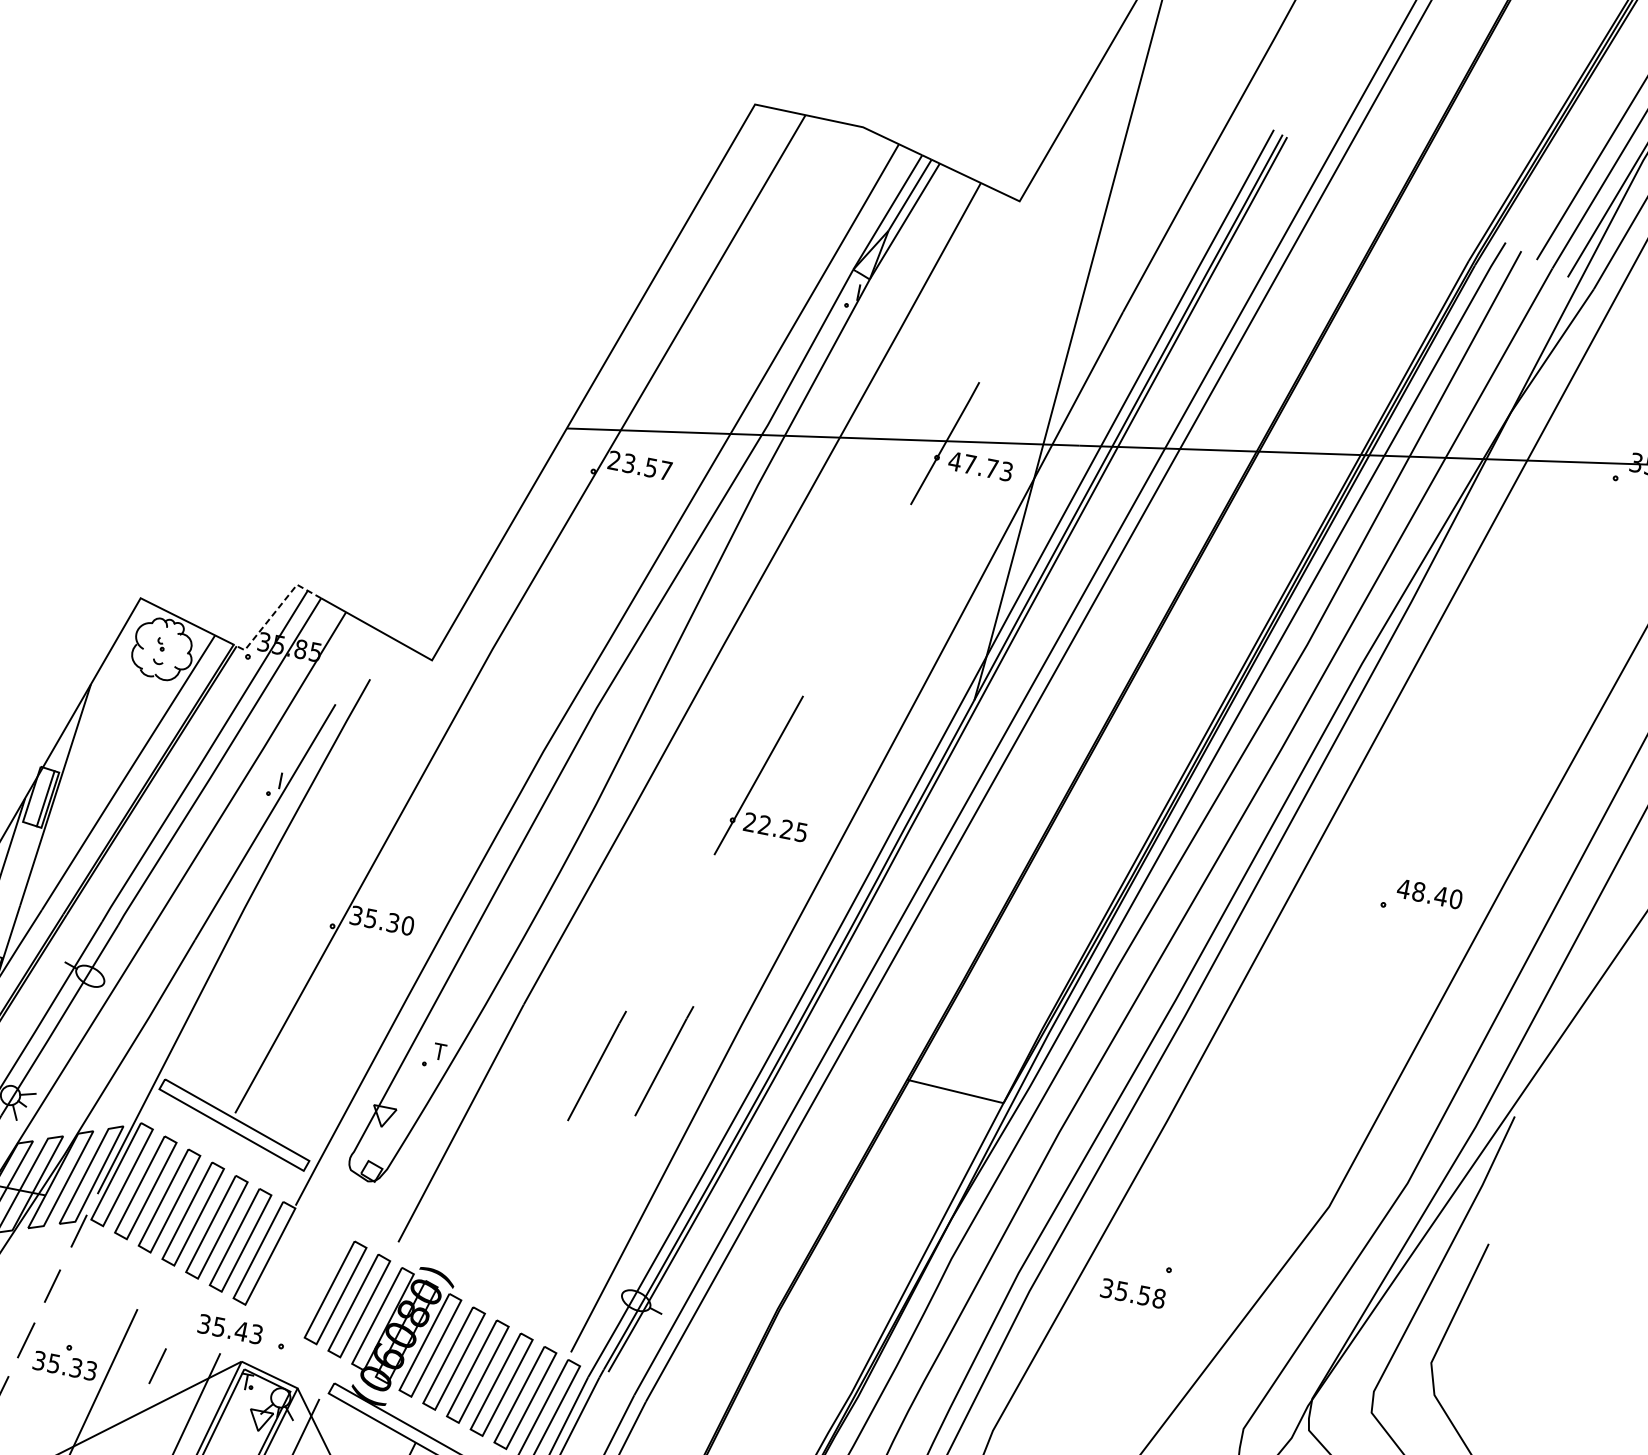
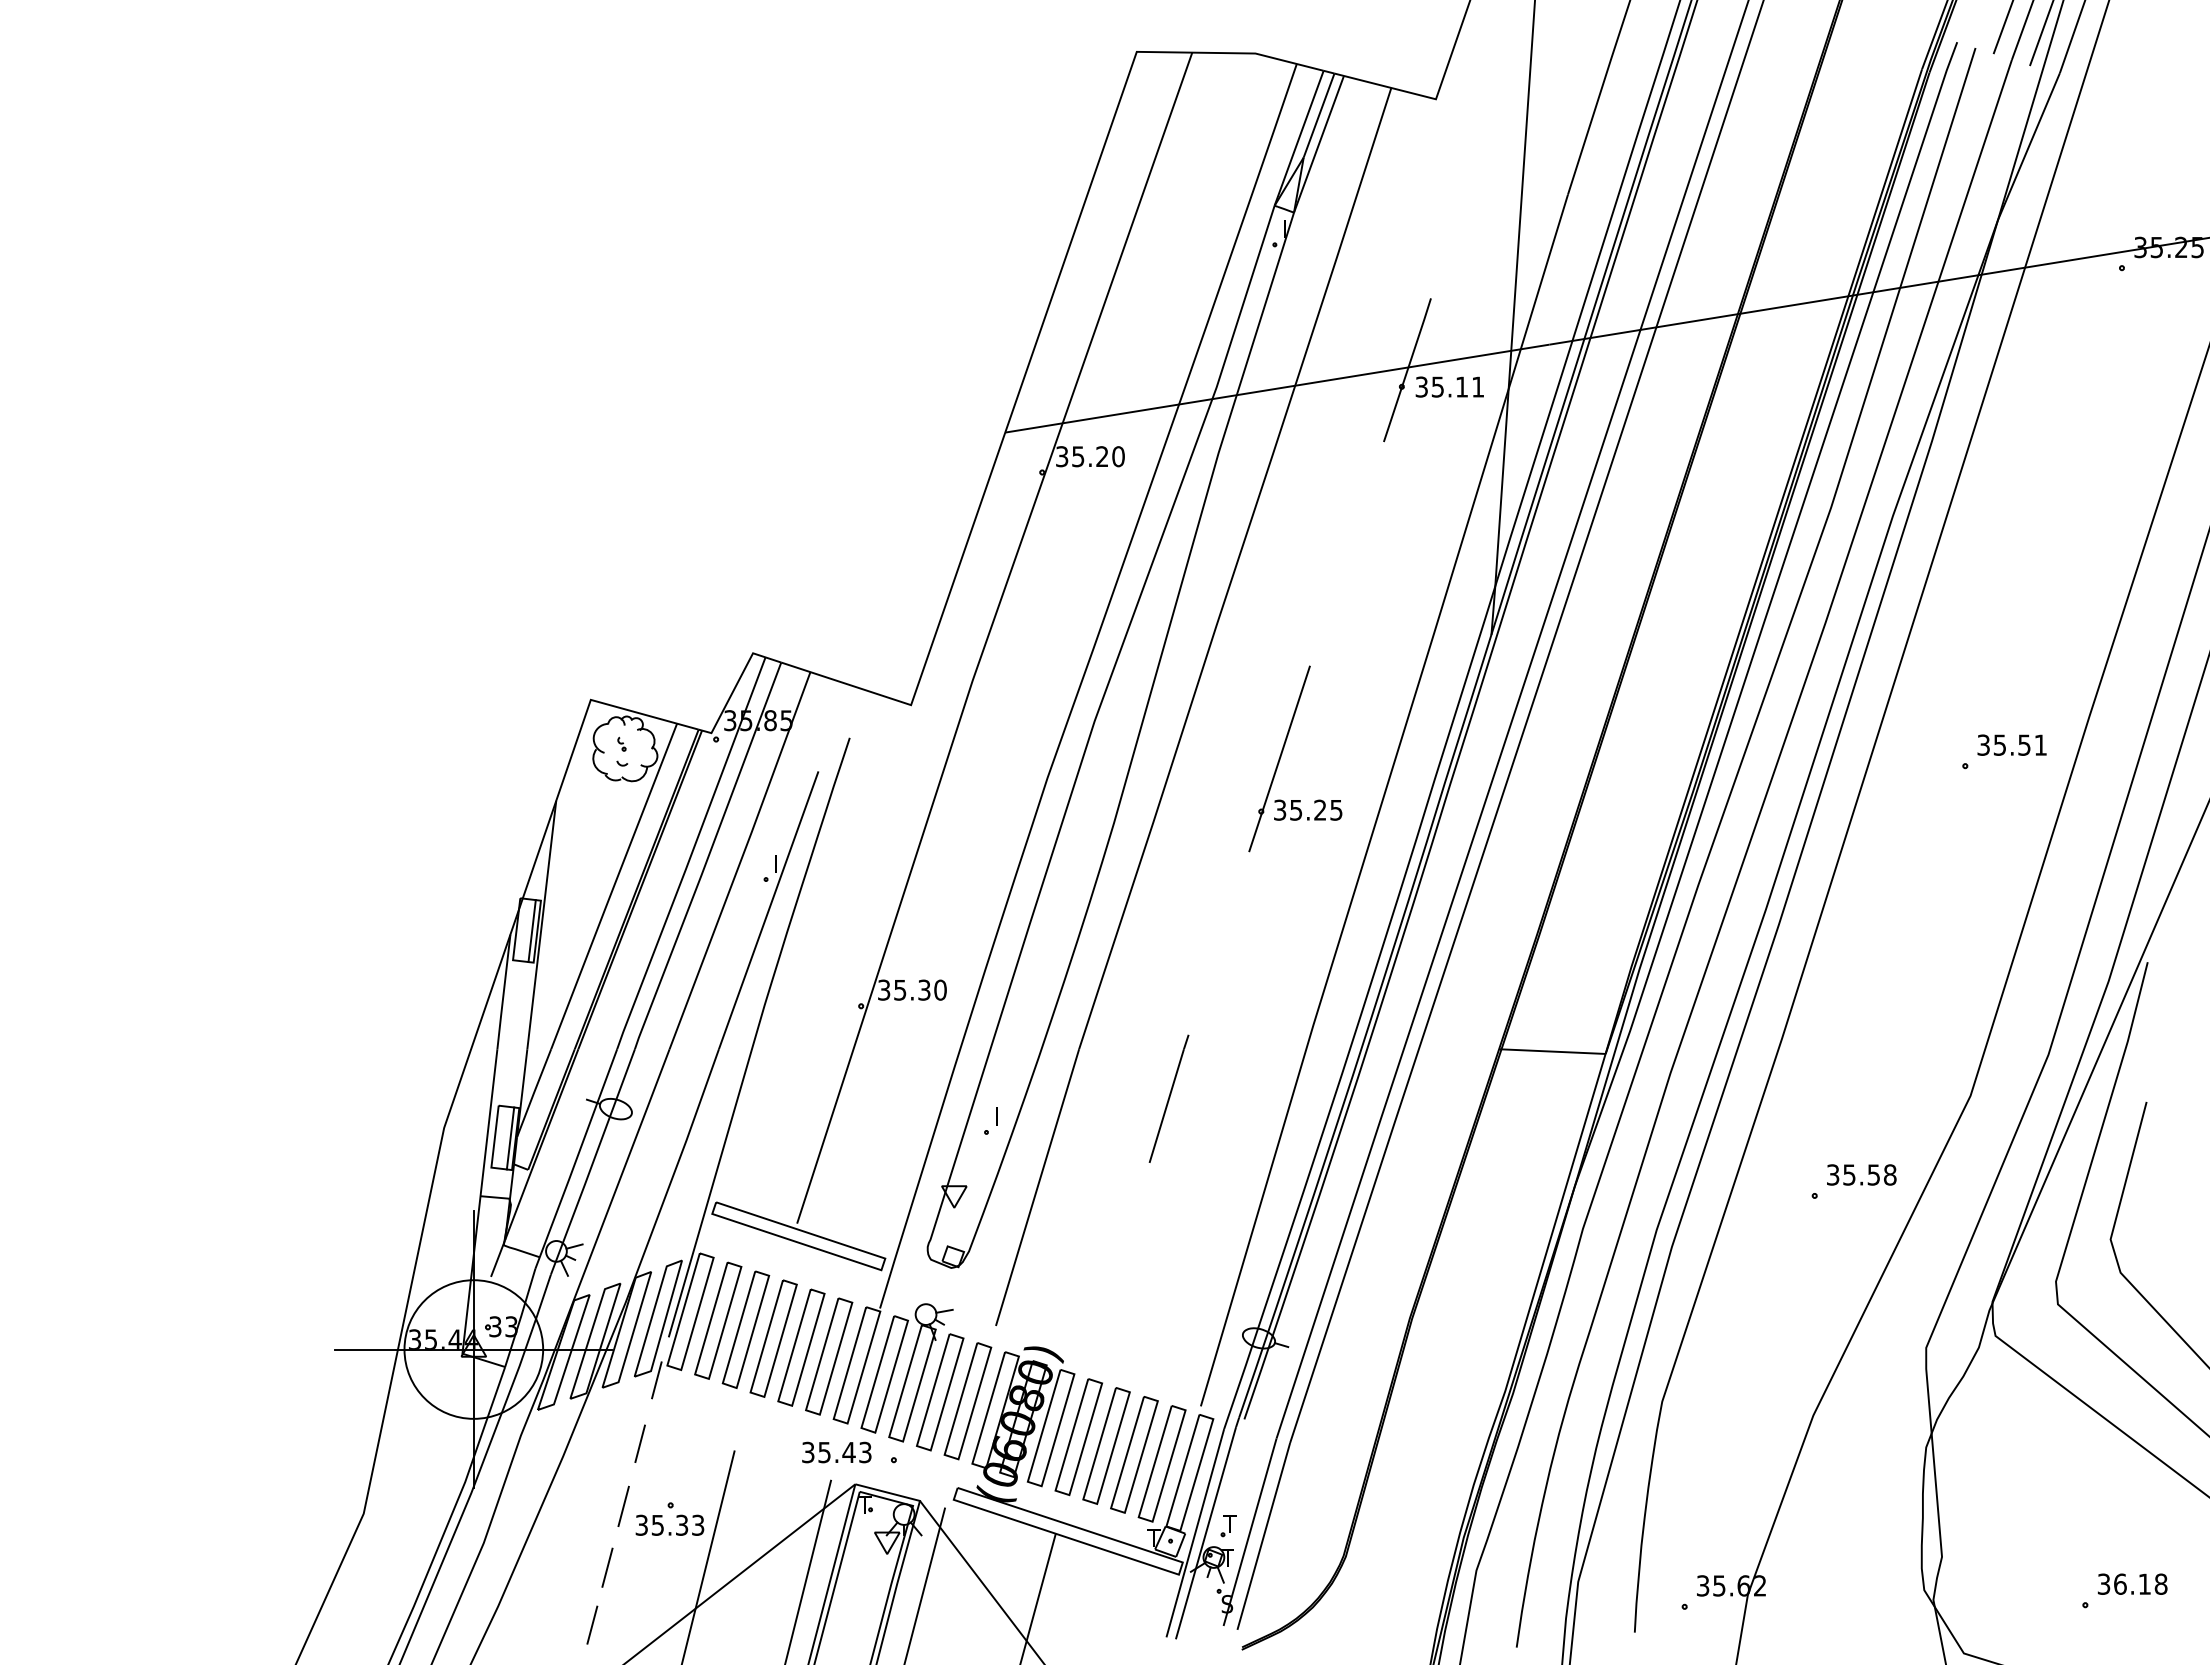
text: (640, 465) -> (1090, 456), 23.57 -> 35.20
text: (980, 465) -> (1449, 386), 47.73 -> 35.11
line: (275, 611) -> (735, 686), dashed -> solid
text: (757, 823) -> (1288, 809), 22.25 -> 35.25
text: (1429, 893) -> (2011, 744), 48.40 -> 35.51
text: (439, 1051) -> (999, 1116), T -> I
line: (663, 1060) -> (1238, 1079), removed
part: (308, 1268) -> (906, 1372), added
text: (1133, 1293) -> (1861, 1174), moved
line: (157, 1365) -> (767, 1505), removed

